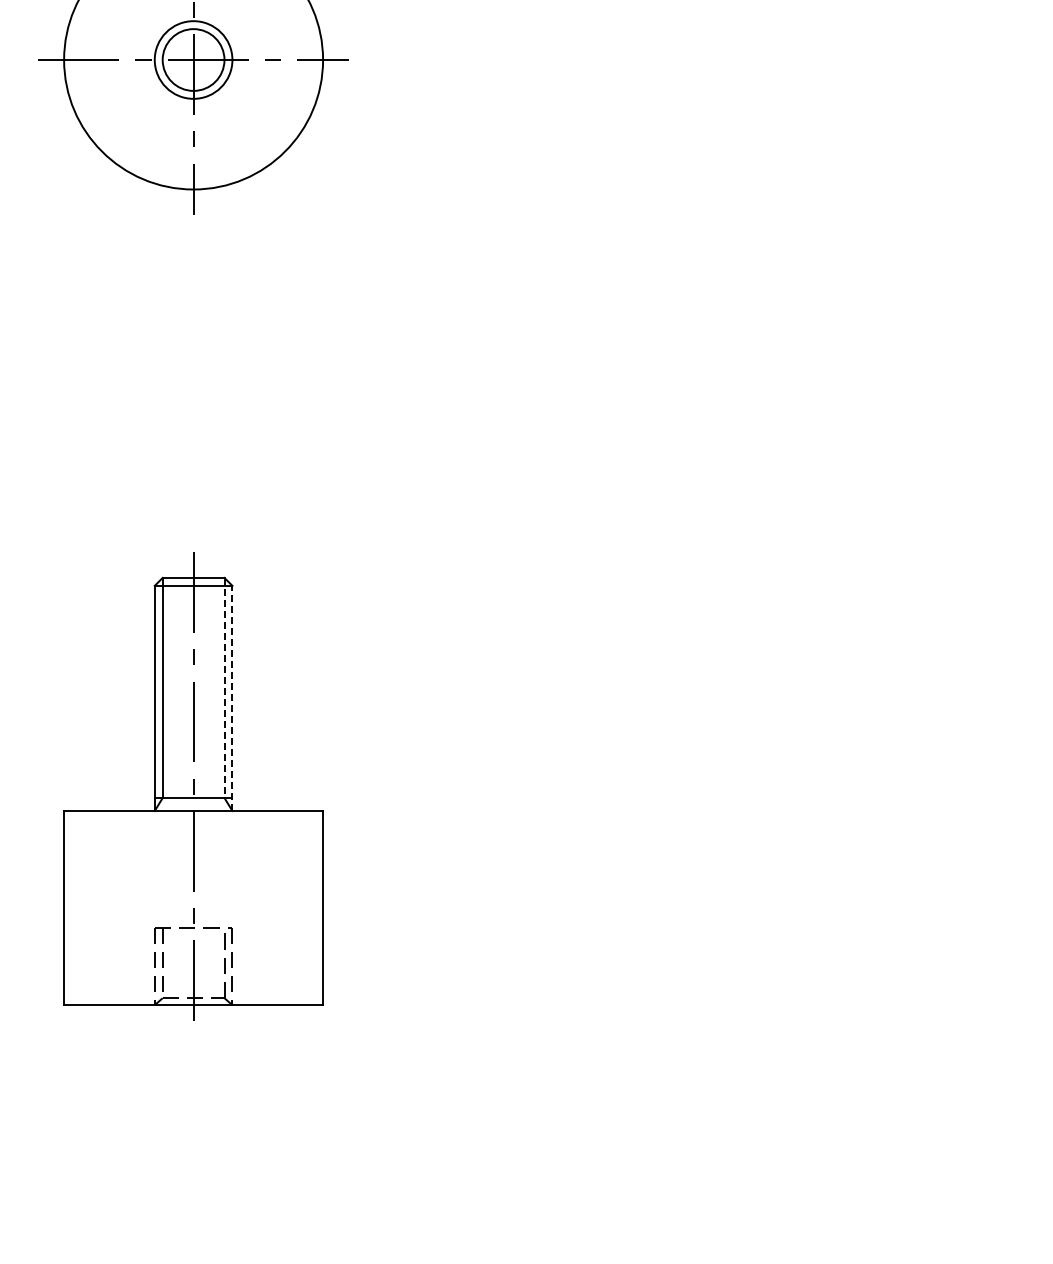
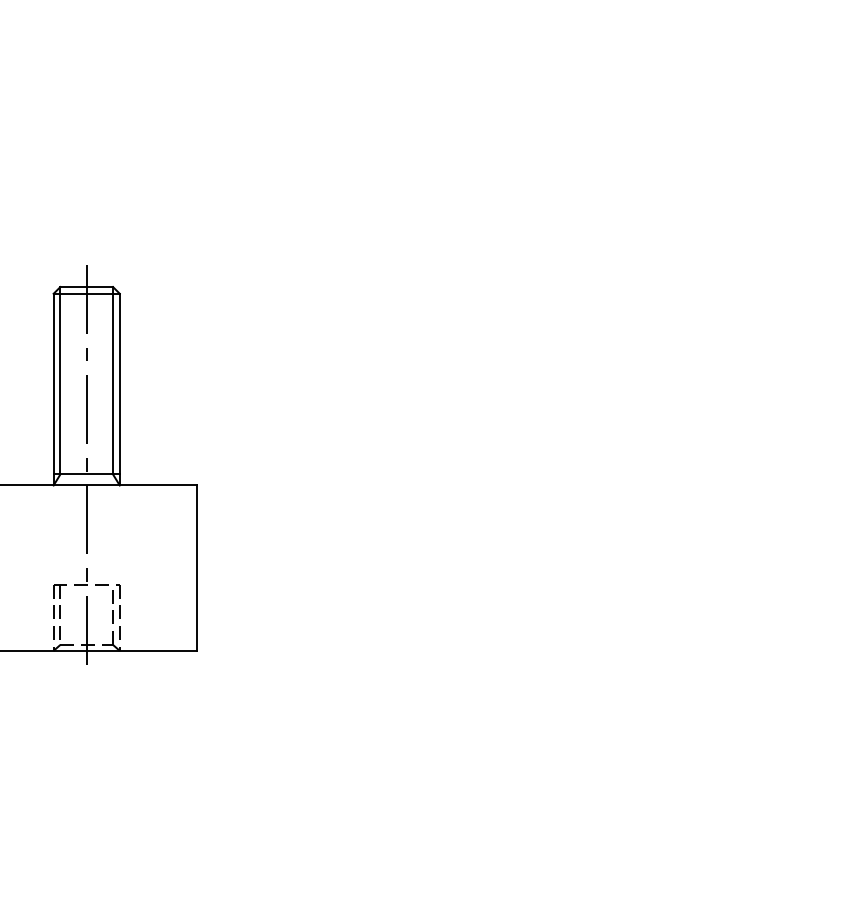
line: (224, 688) -> (113, 381), dashed -> solid
line: (232, 698) -> (119, 389), dashed -> solid

